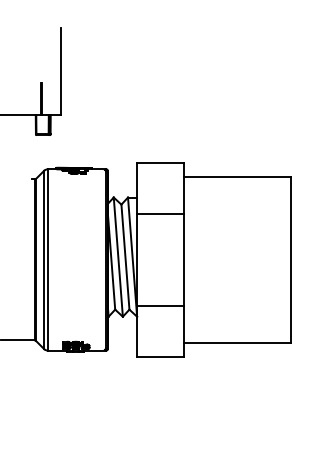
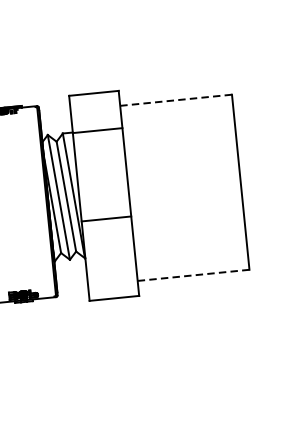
line: (237, 176) -> (176, 99), solid -> dashed
line: (160, 214) -> (97, 131), moved
line: (160, 305) -> (105, 218), moved
line: (237, 342) -> (193, 274), solid -> dashed

